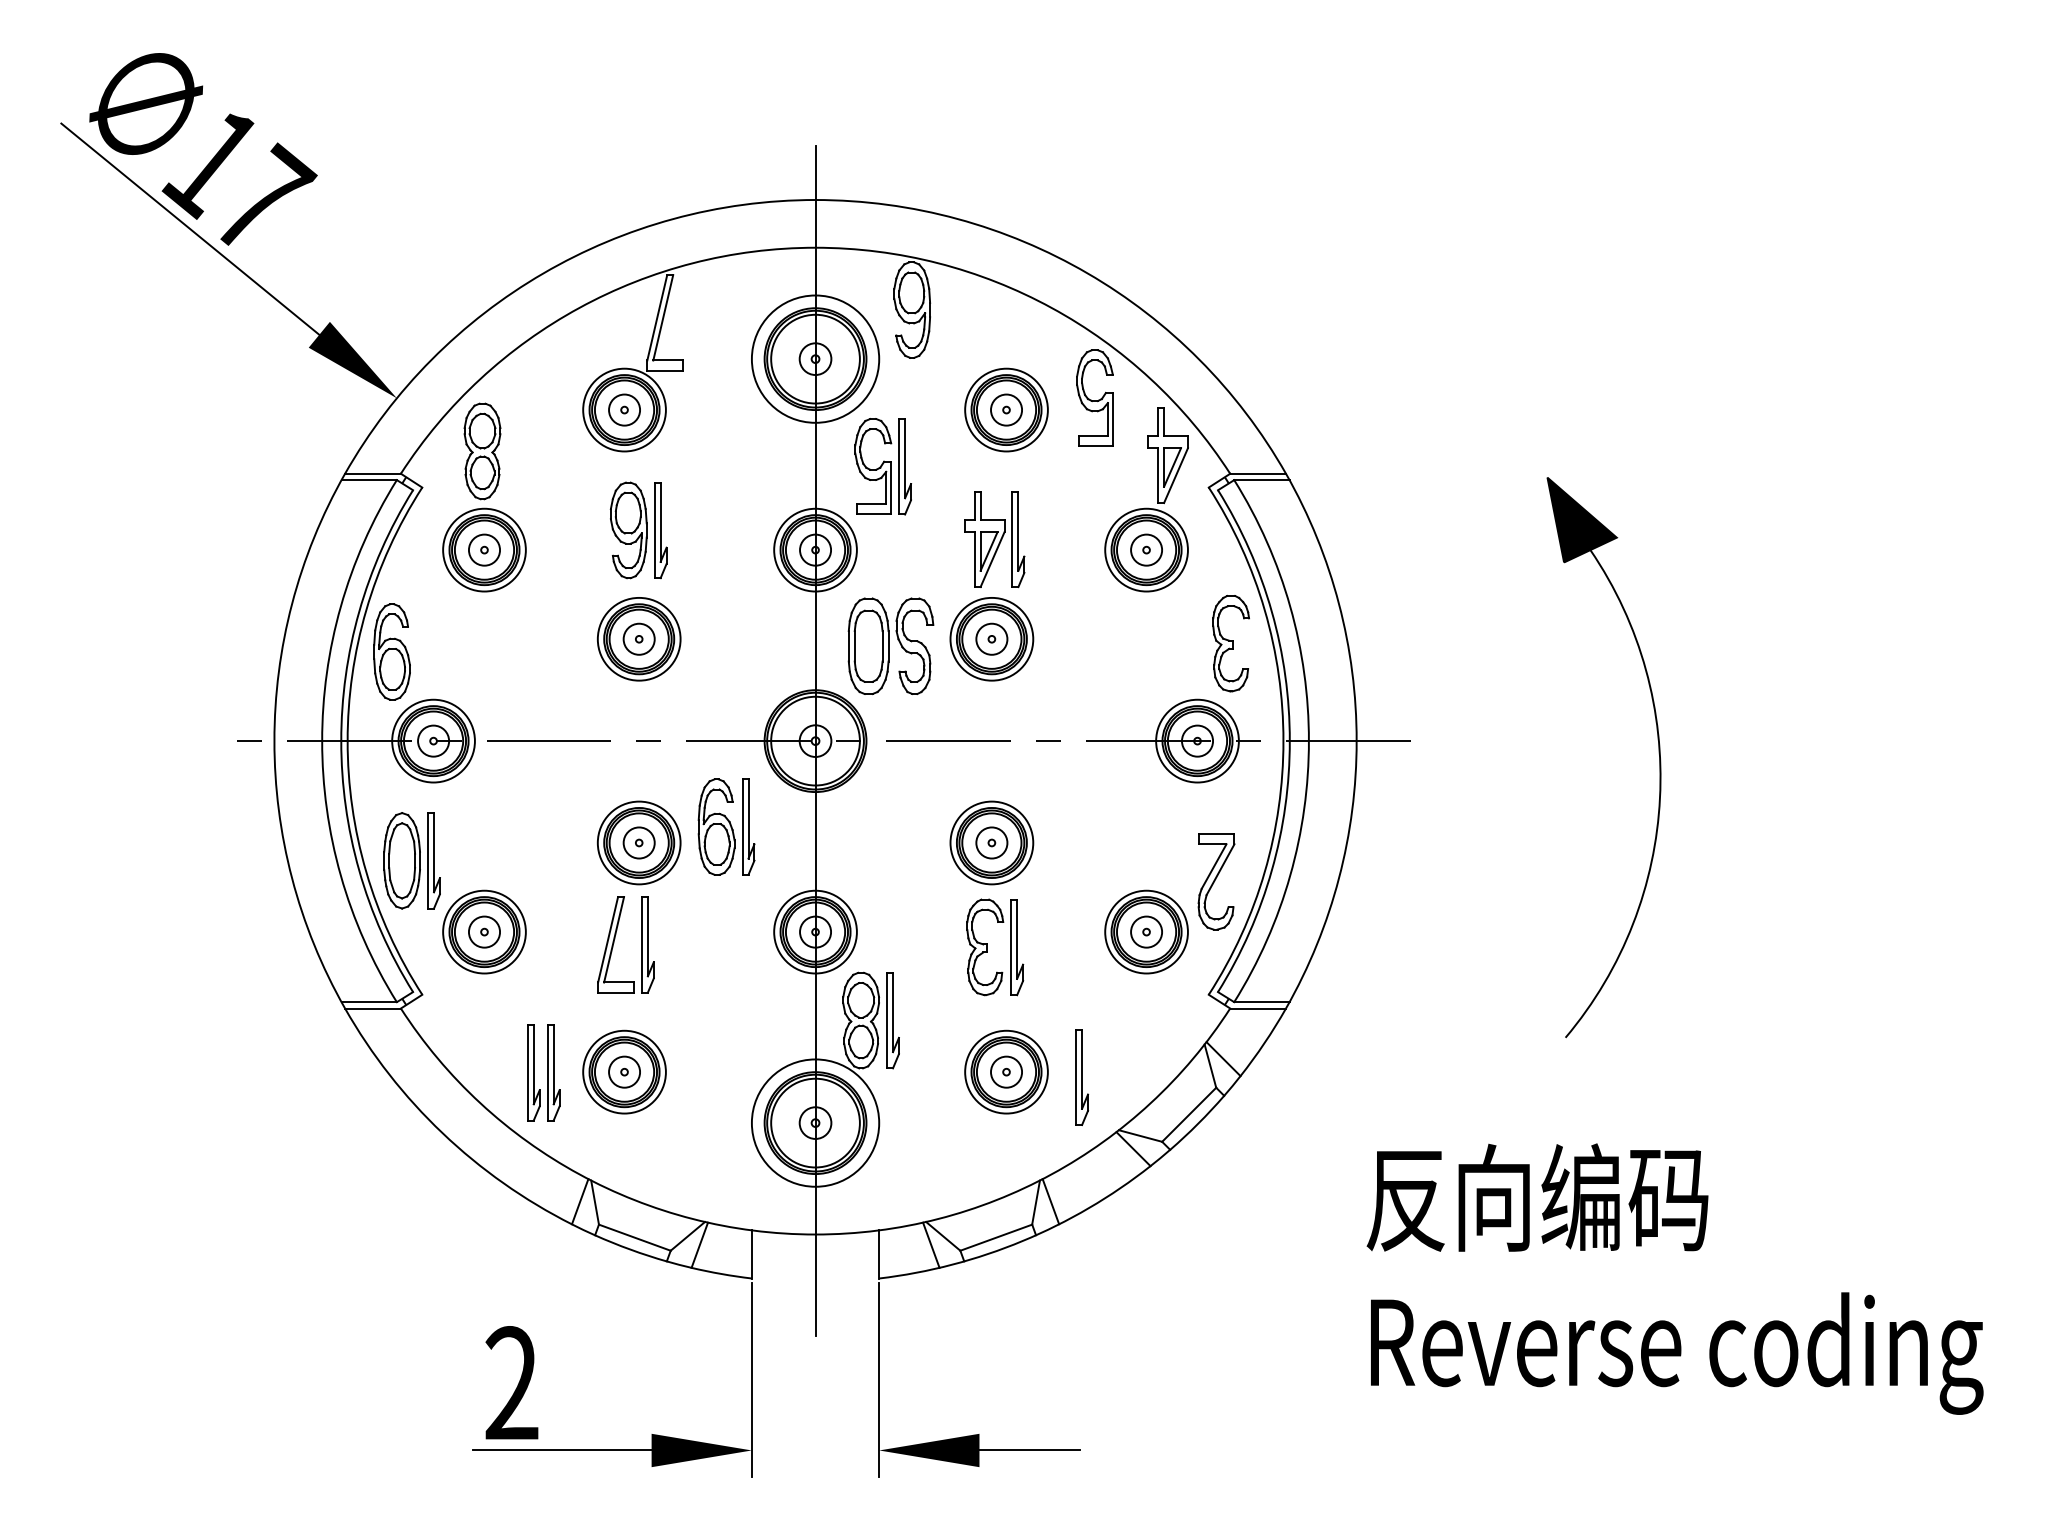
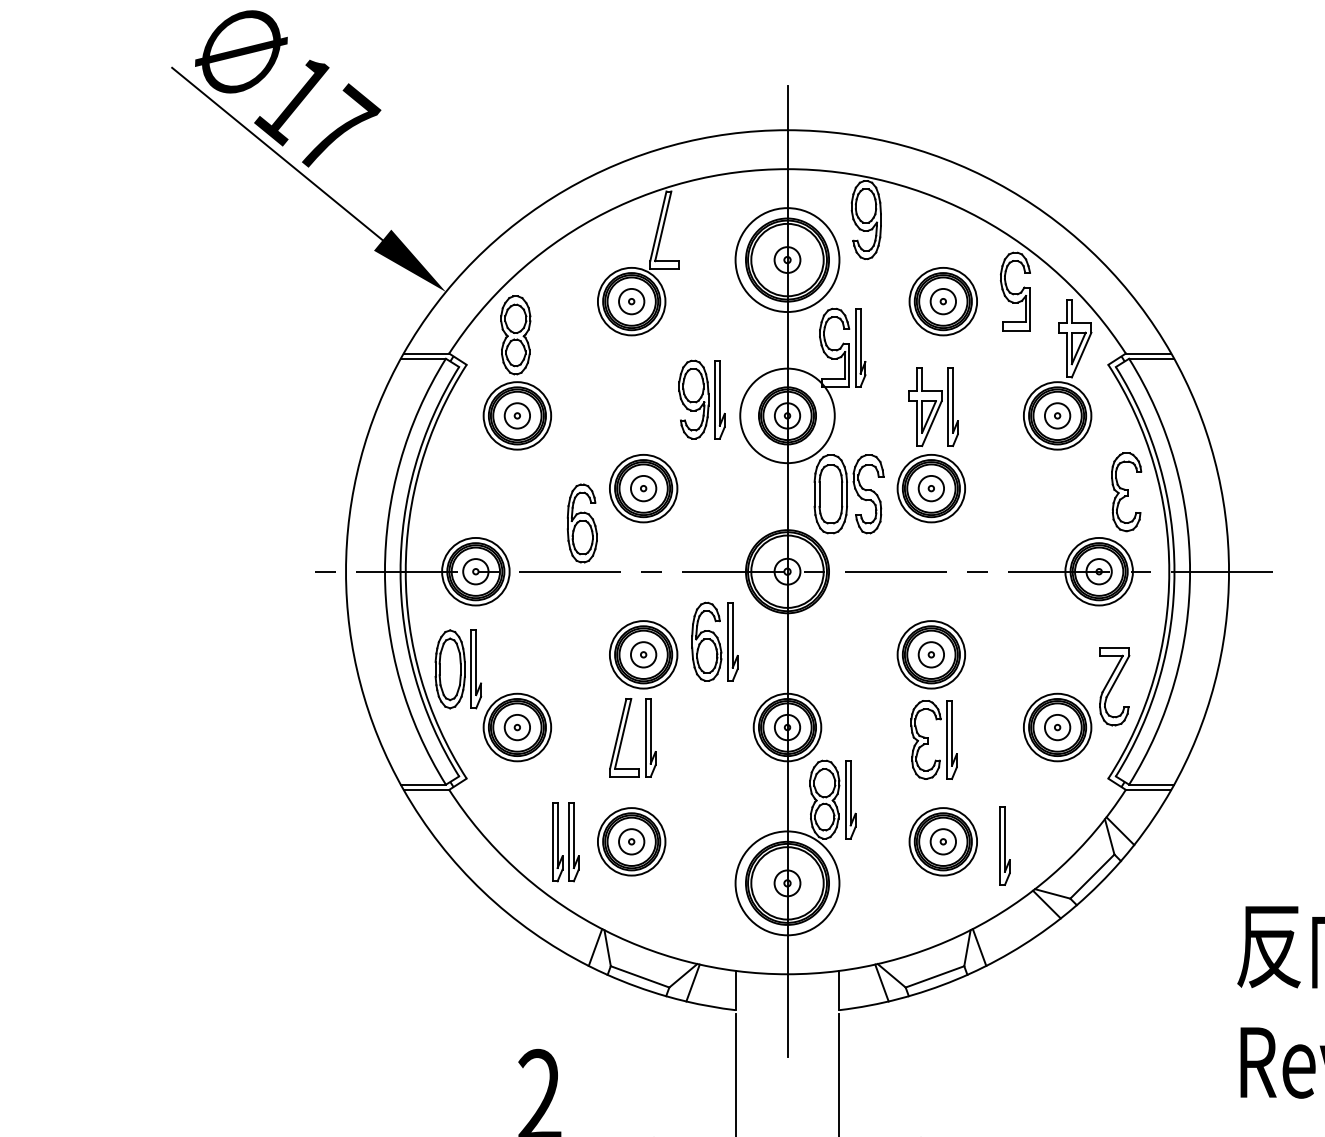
part: (638, 530) -> (701, 399), moved
circle: (815, 549) -> (787, 415), size x1.4
part: (391, 651) -> (581, 523), moved

